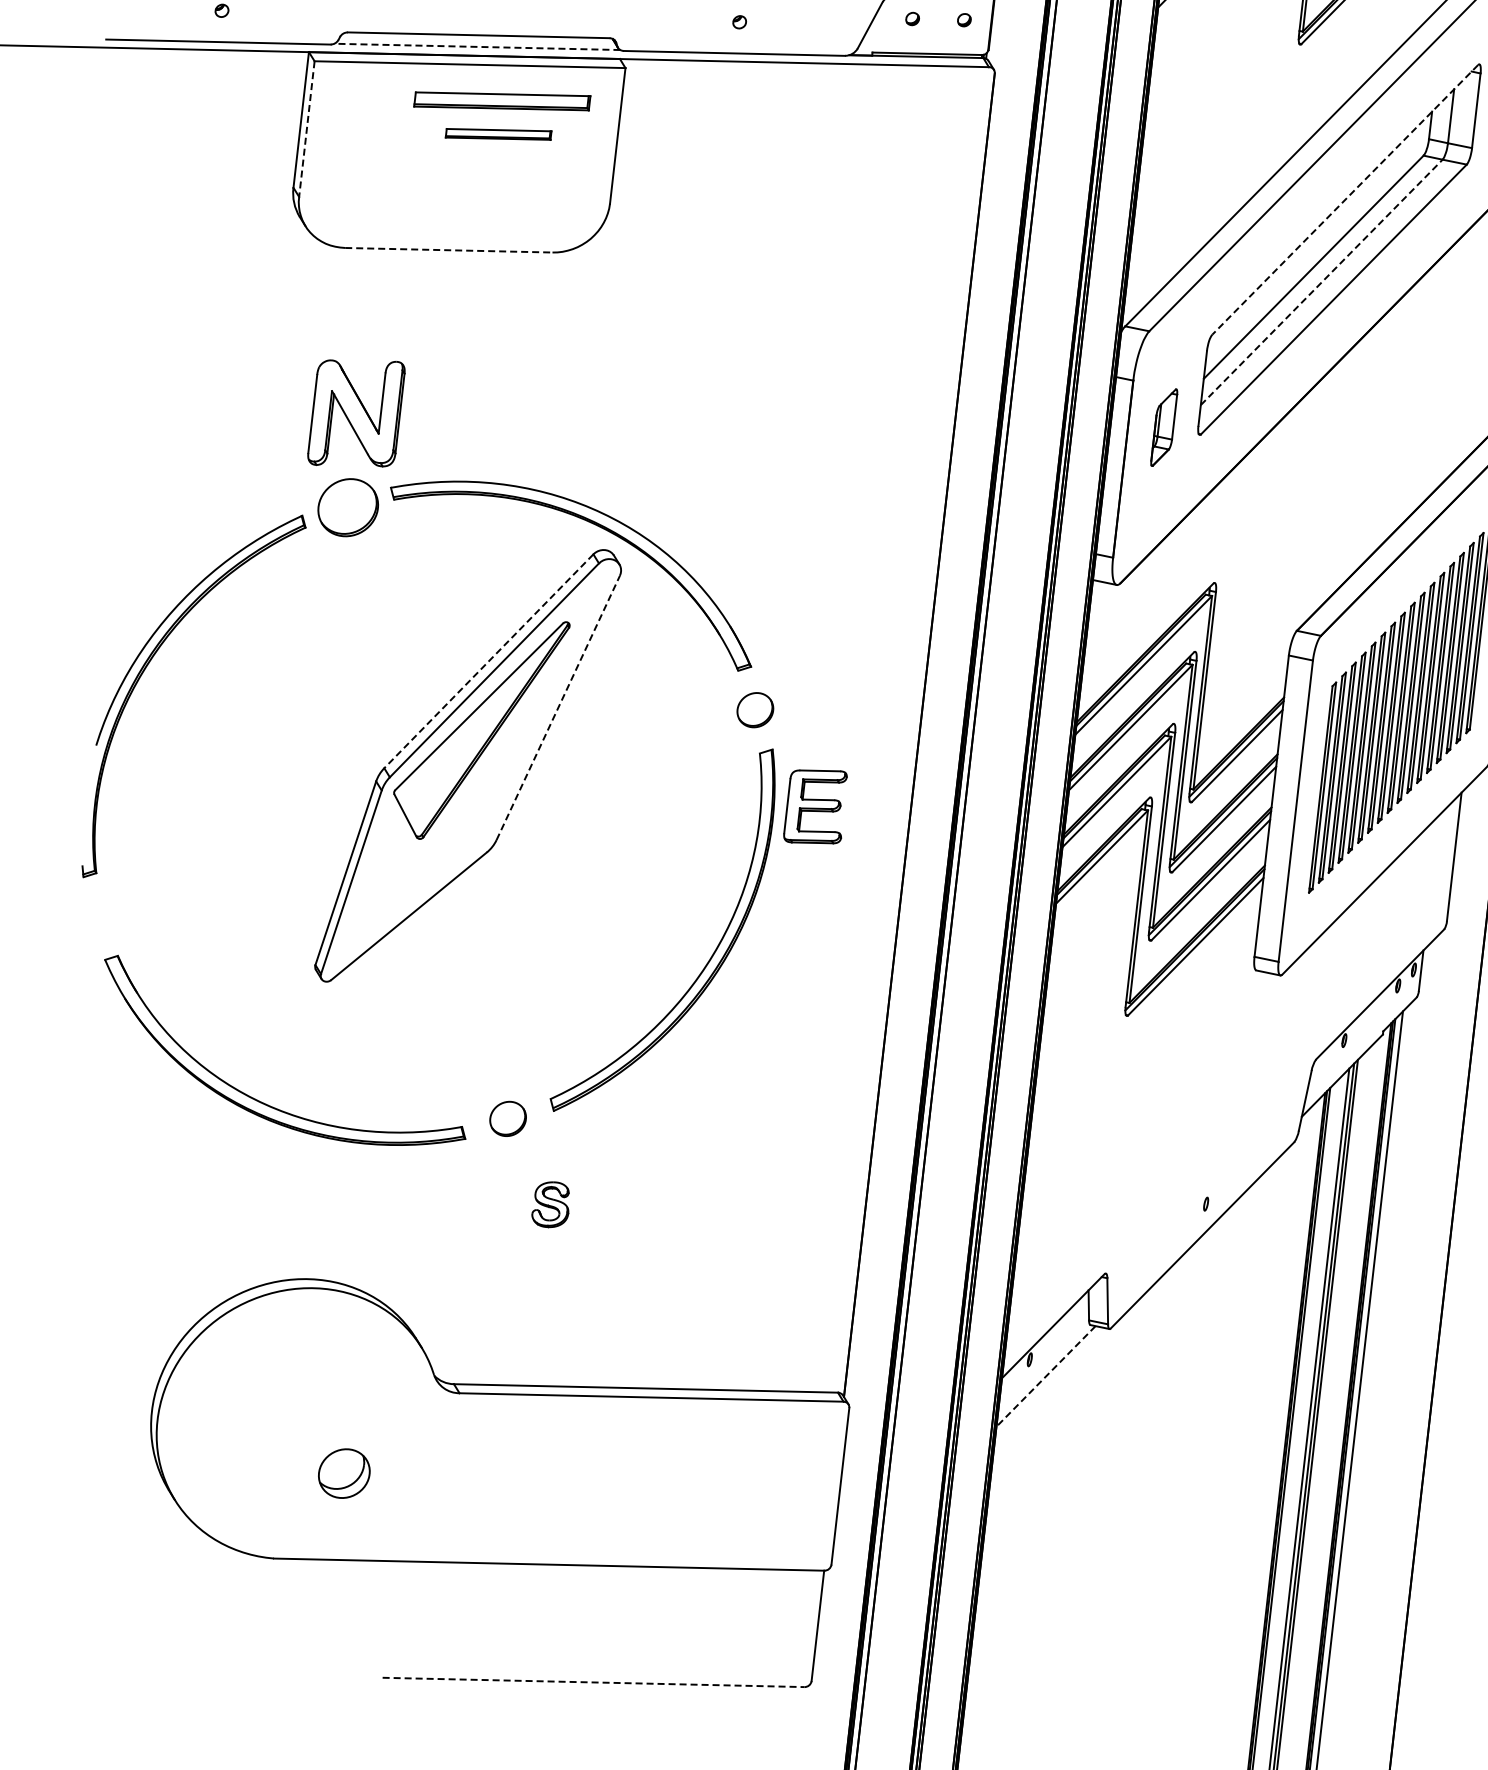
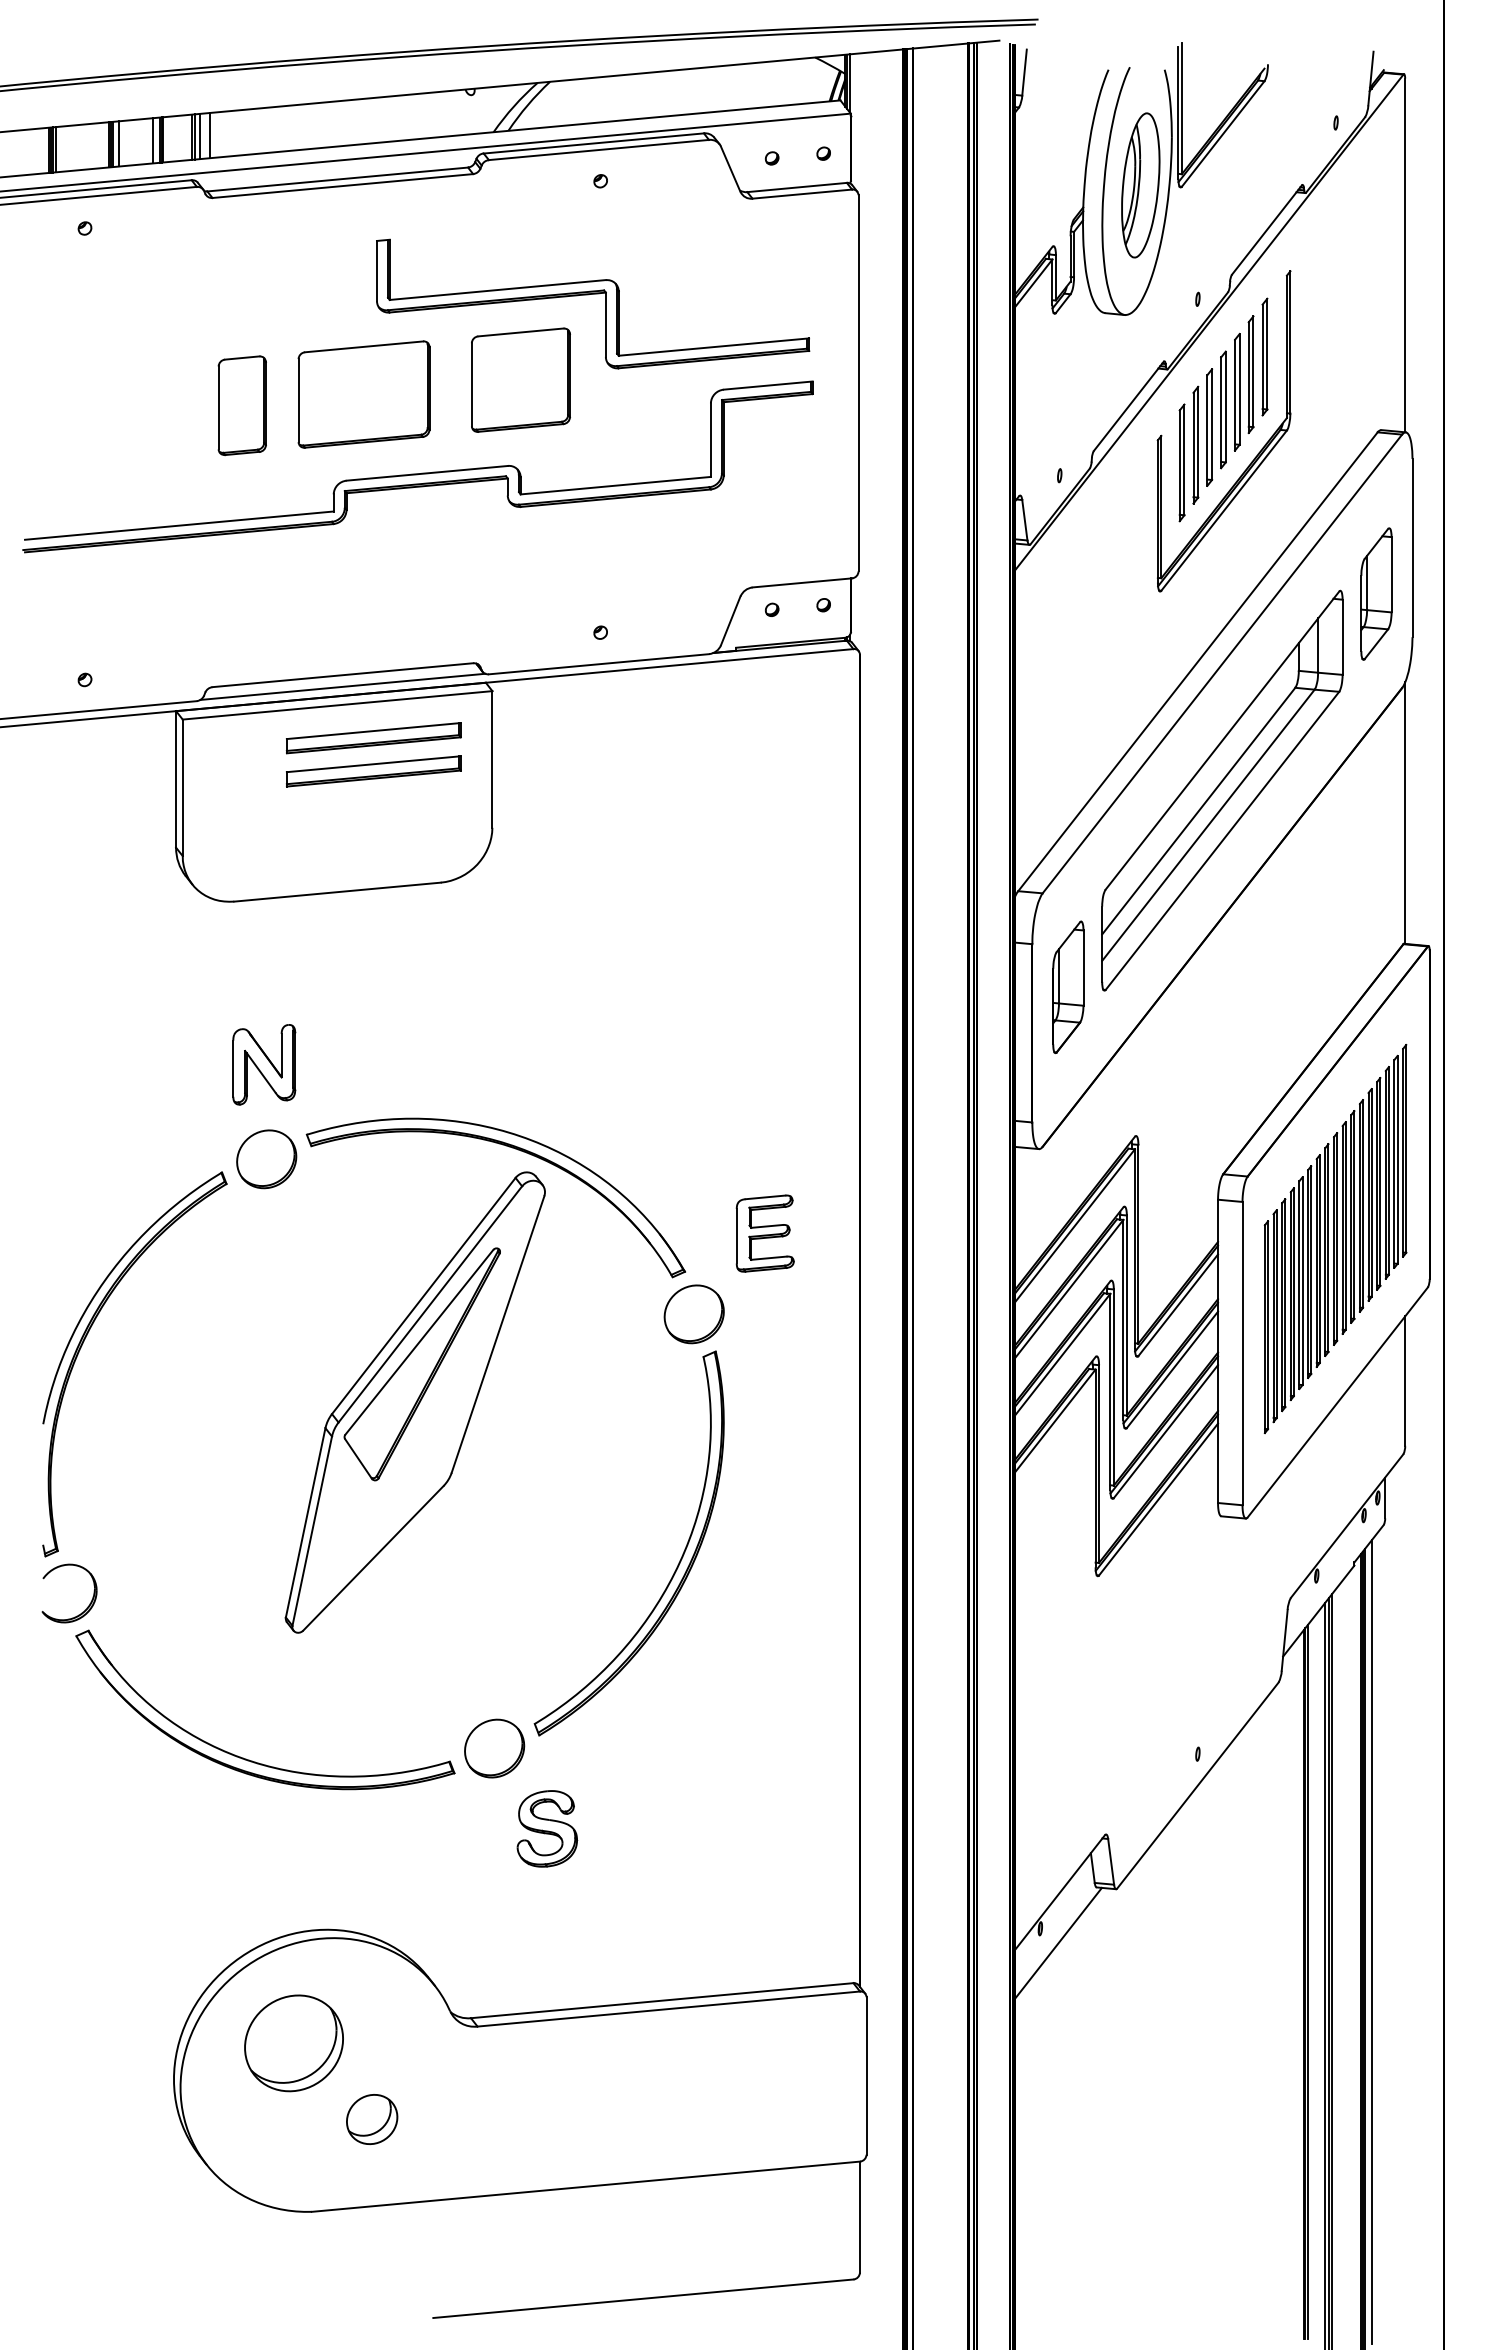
line: (477, 46) -> (342, 686), dashed -> solid
line: (306, 129) -> (182, 788), dashed -> solid
part: (498, 134) -> (373, 771), size x1.67
line: (1345, 199) -> (1222, 740), dashed -> solid
line: (448, 250) -> (337, 892), dashed -> solid
line: (1321, 281) -> (1208, 824), dashed -> solid
part: (356, 413) -> (264, 1064), size x0.71
part: (1164, 427) -> (1068, 987), size x1.67
line: (488, 661) -> (423, 1296), dashed -> solid
line: (558, 707) -> (498, 1334), dashed -> solid
part: (754, 710) -> (693, 1314), size x1.67
part: (815, 806) -> (764, 1233), moved
part: (119, 931) -> (87, 1606), added
part: (507, 1118) -> (494, 1748), size x1.67
part: (551, 1204) -> (547, 1828), size x1.67
line: (1046, 1376) -> (1058, 1943), dashed -> solid
part: (274, 1389) -> (293, 2043), added
line: (593, 1682) -> (643, 2298), dashed -> solid

